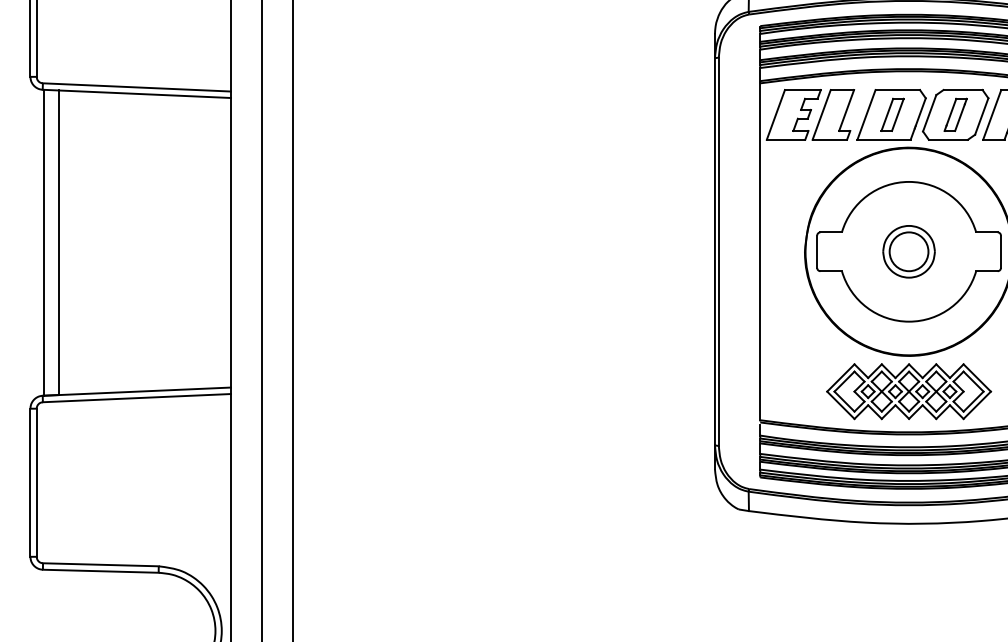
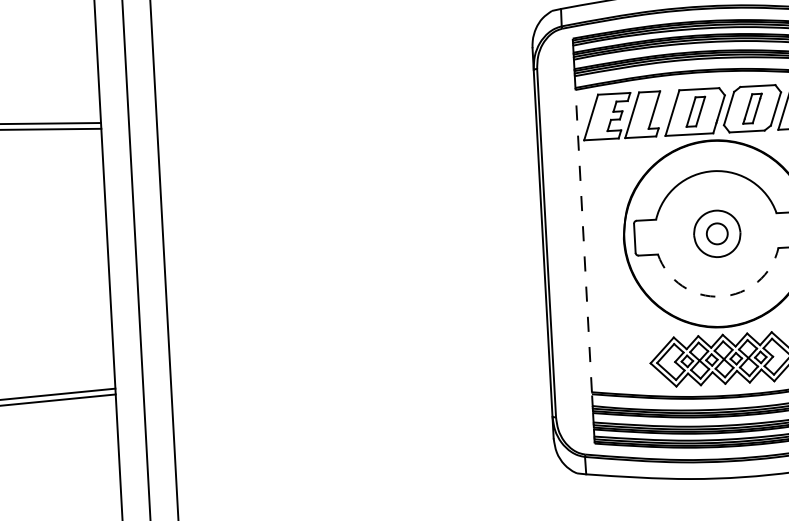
line: (760, 251) -> (583, 240), solid -> dashed
circle: (908, 251) -> (716, 233), size x0.6
arc: (909, 321) -> (721, 296), solid -> dashed

